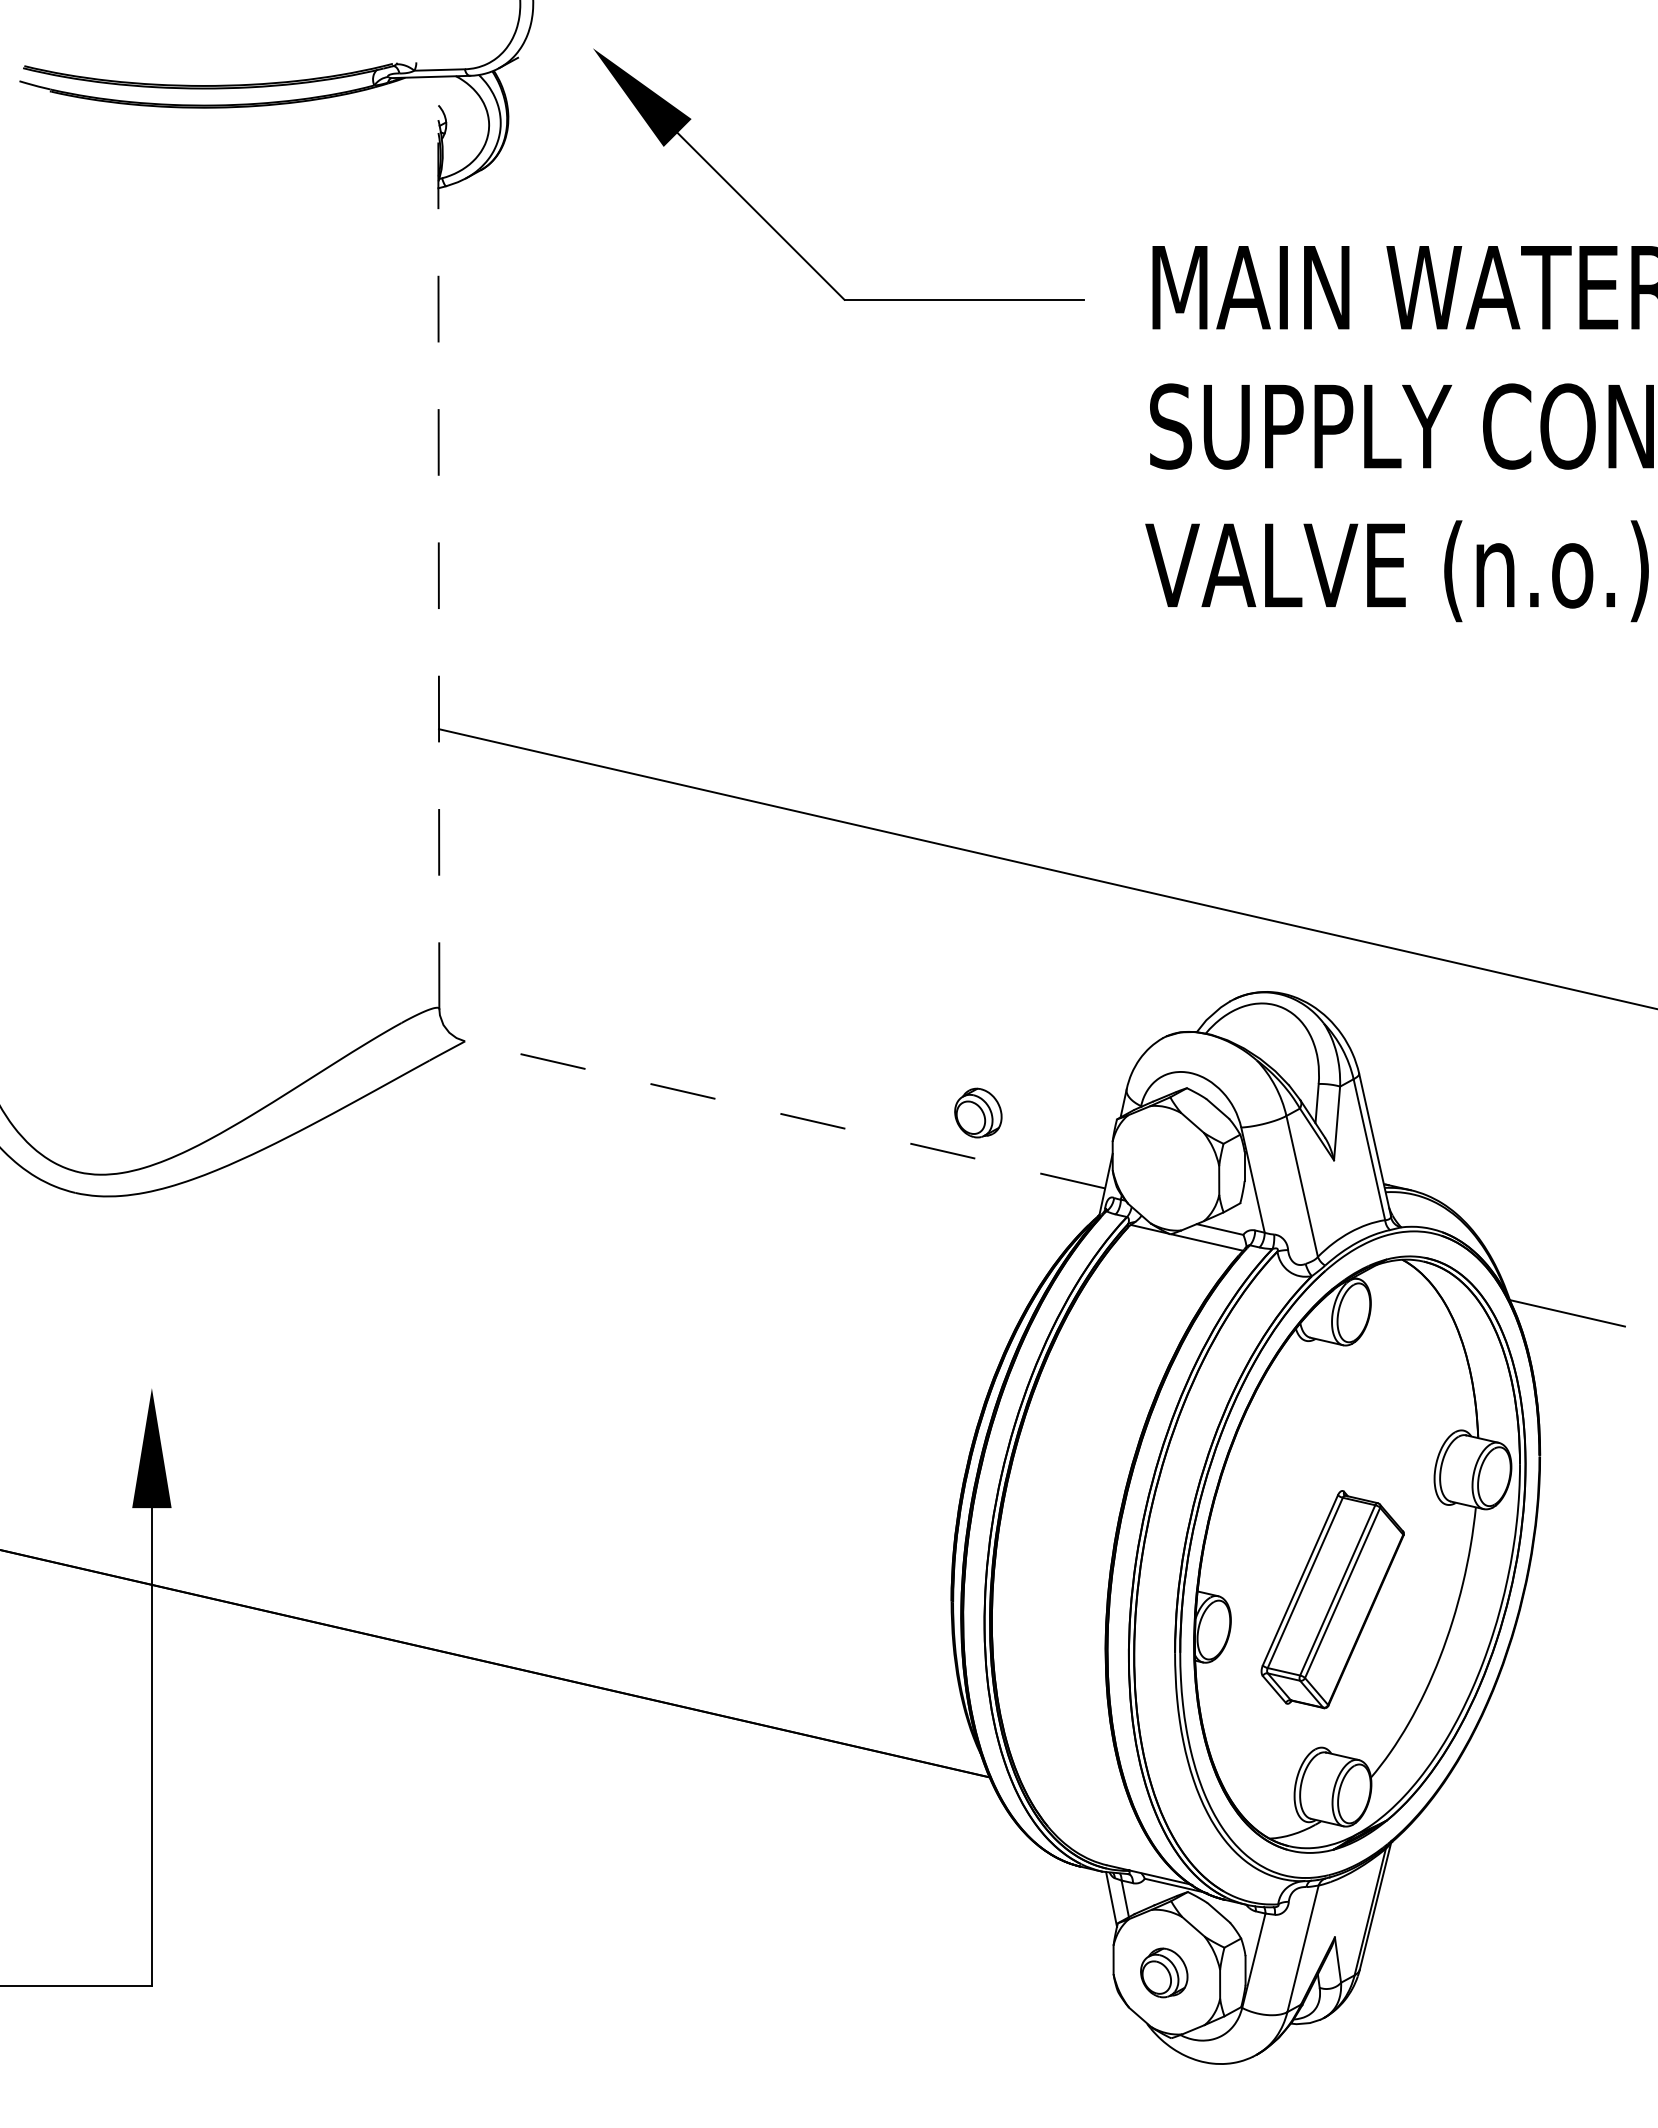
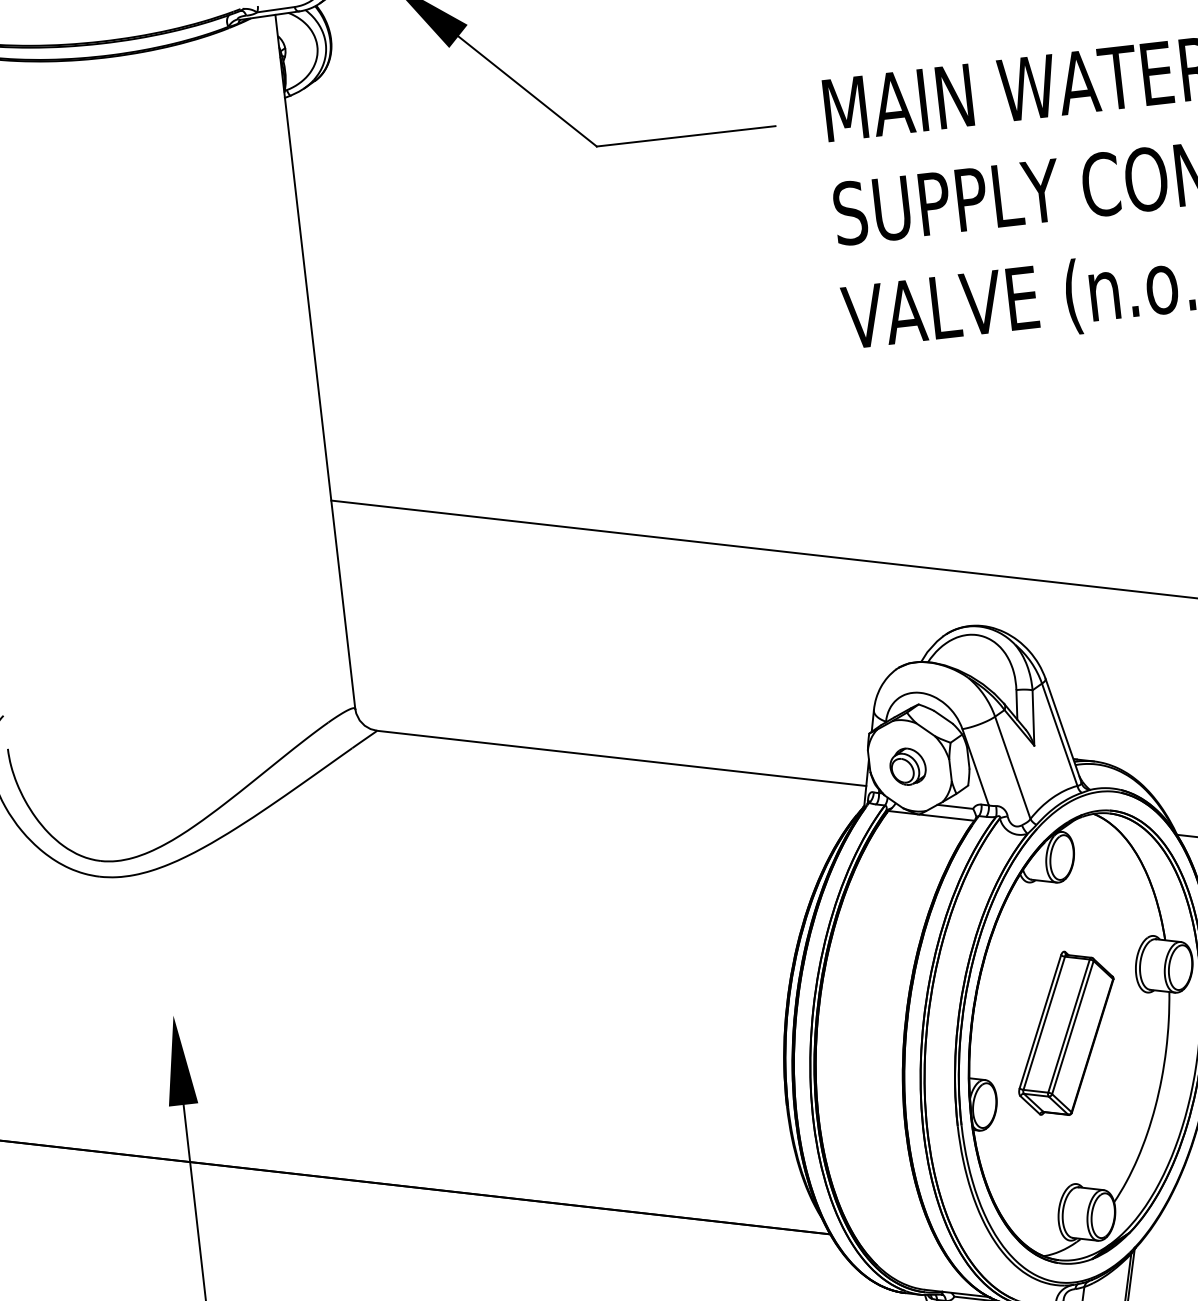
line: (438, 542) -> (315, 361), dashed -> solid
part: (978, 1112) -> (908, 766), moved
line: (784, 1114) -> (621, 758), dashed -> solid
part: (1332, 1599) -> (1065, 1033), moved

